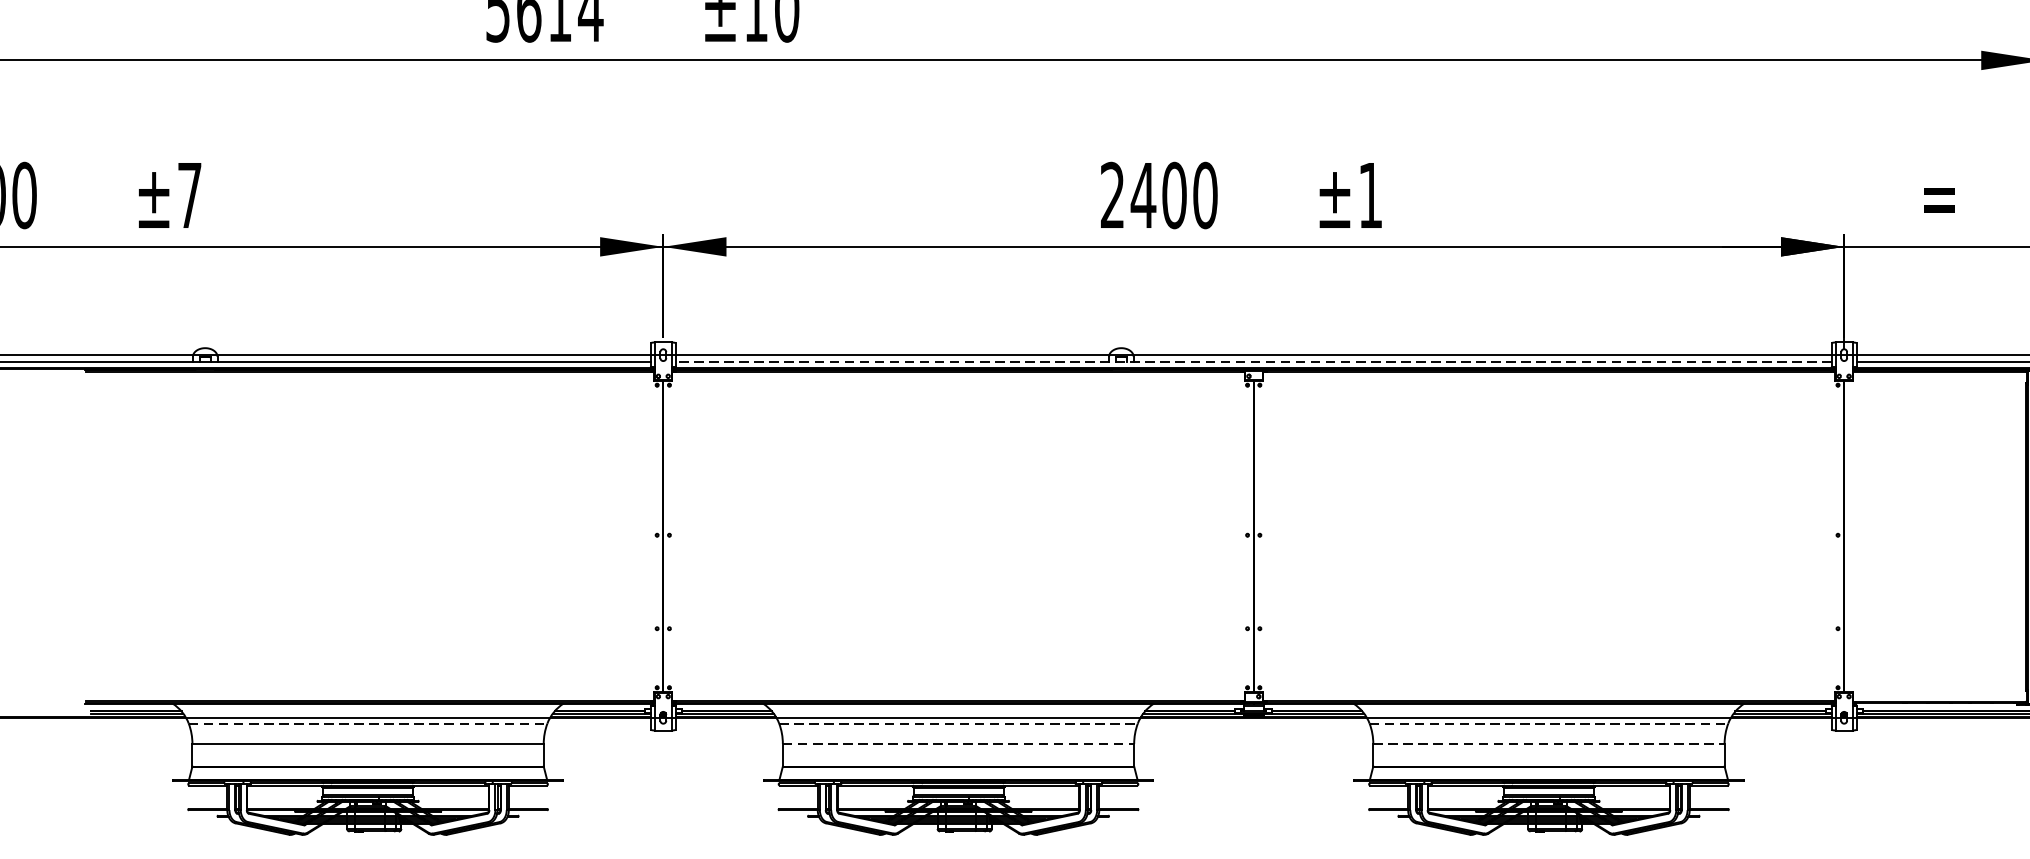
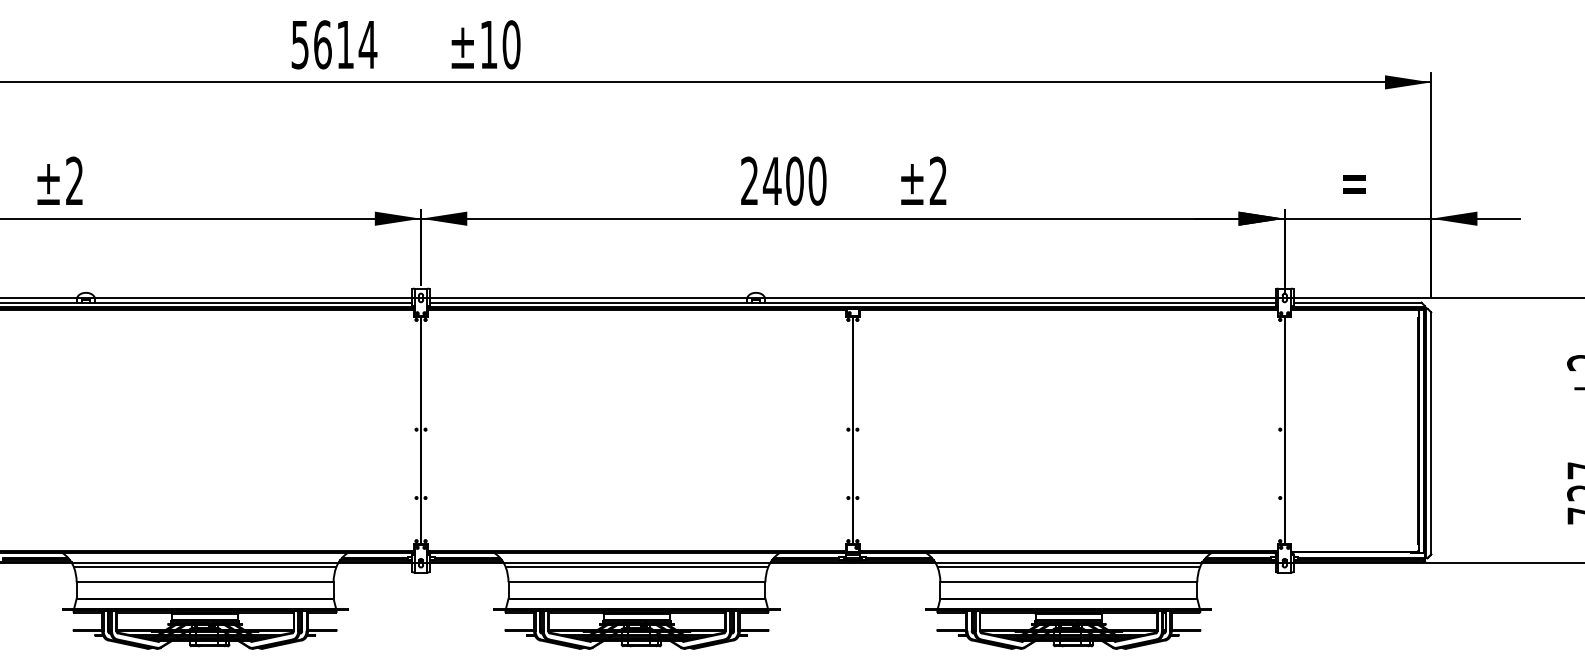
text: (189, 194) -> (74, 180), ±7 -> ±2
text: (1369, 194) -> (937, 180), ±1 -> ±2
line: (1253, 361) -> (852, 302), dashed -> solid
line: (368, 723) -> (205, 567), dashed -> solid
line: (959, 723) -> (637, 567), dashed -> solid
line: (1549, 723) -> (1069, 567), dashed -> solid
line: (959, 744) -> (637, 582), dashed -> solid
line: (1549, 744) -> (1069, 582), dashed -> solid

